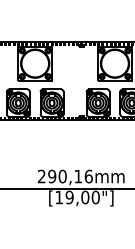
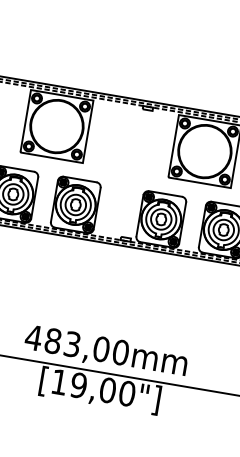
text: (64, 176) -> (75, 344), 290,16mm -> 483,00mm

